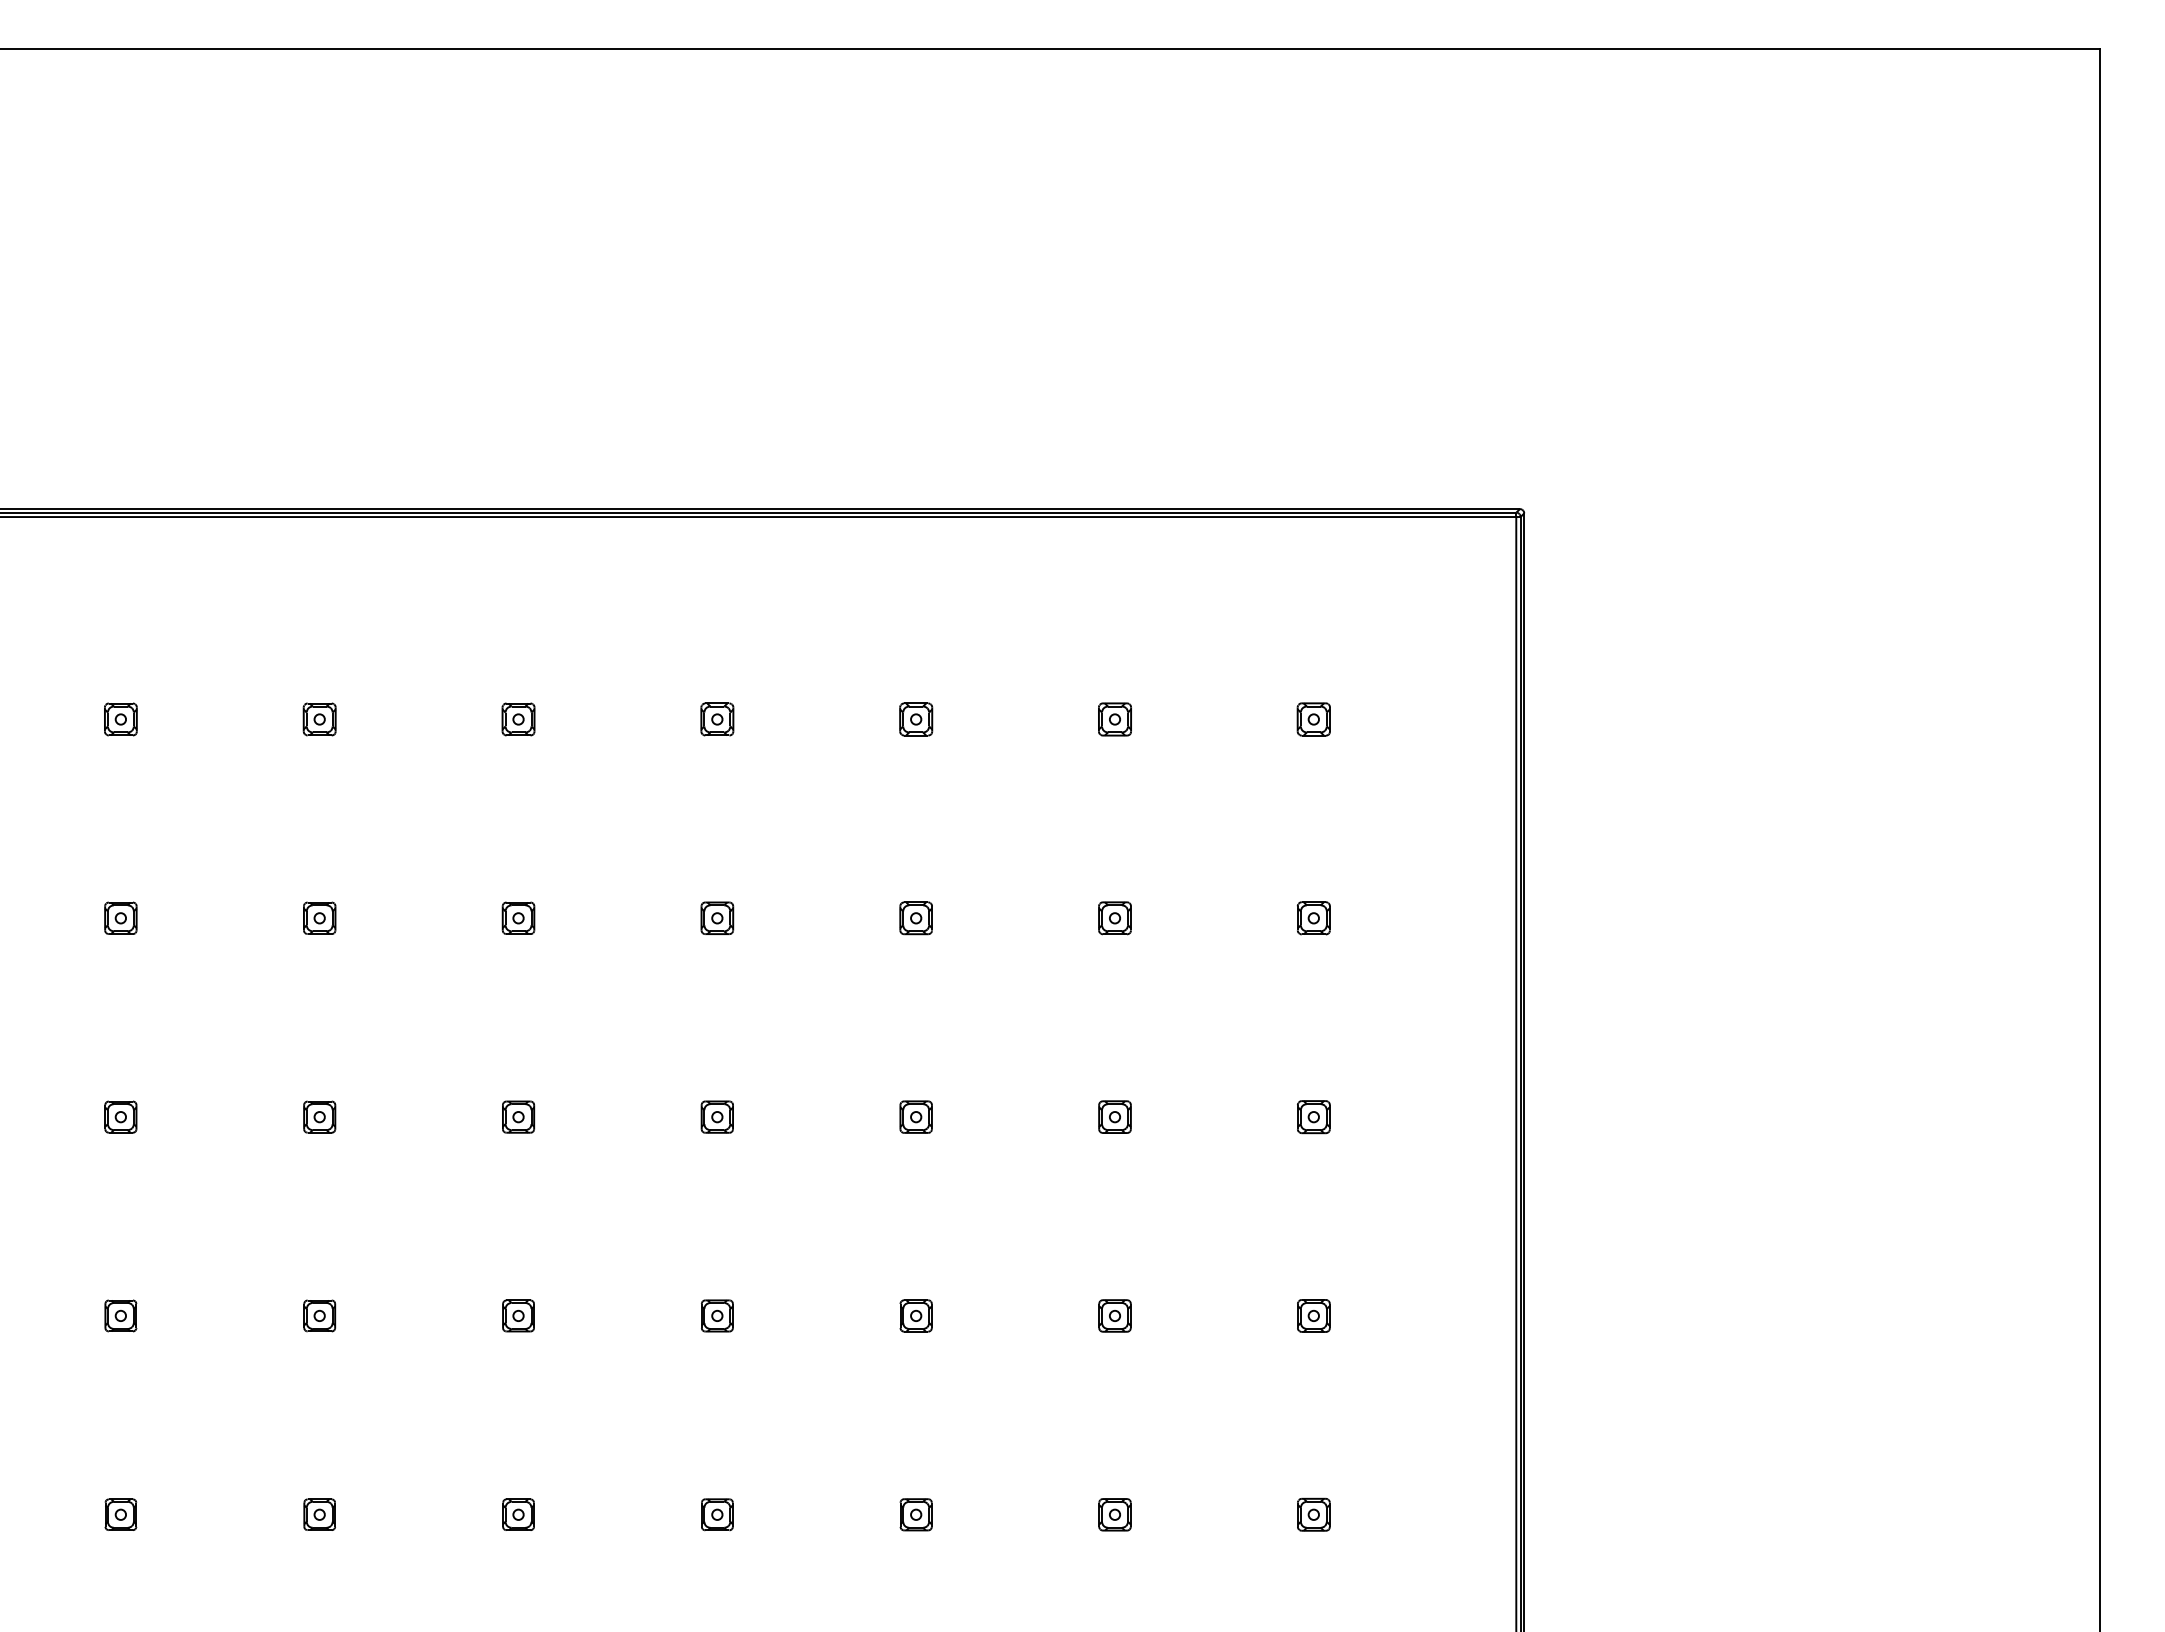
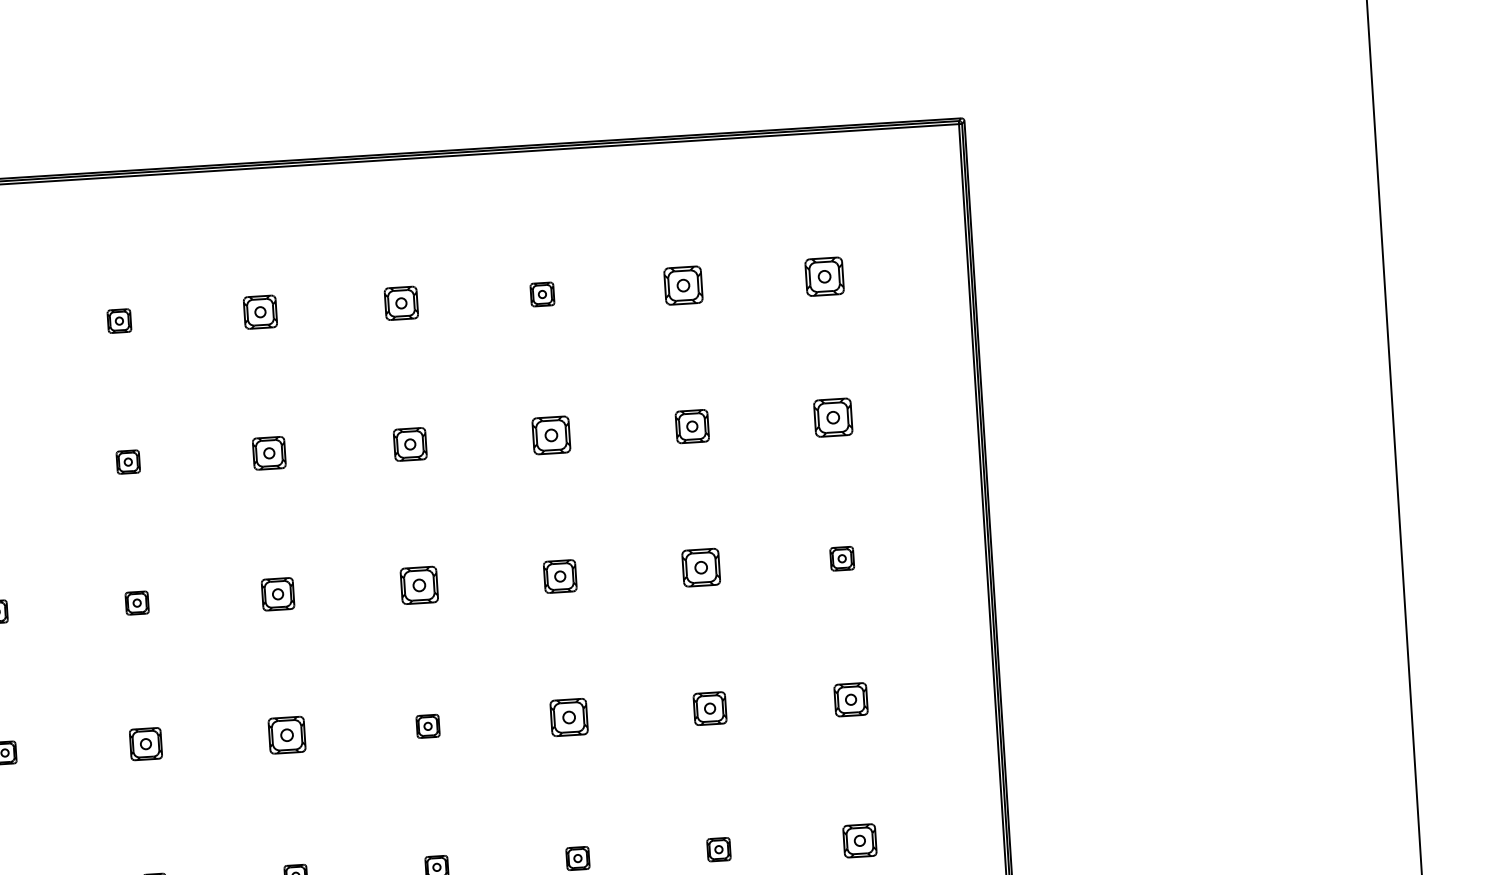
part: (518, 719) -> (260, 312), size x1.4
part: (717, 719) -> (401, 303), size x1.4
part: (1114, 719) -> (683, 285), size x1.6
part: (1313, 719) -> (824, 276), size x1.6
part: (518, 917) -> (269, 452), size x1.4
part: (717, 917) -> (410, 443), size x1.4
part: (915, 918) -> (550, 435), size x1.6
part: (1114, 918) -> (691, 426), size x1.4
part: (1313, 918) -> (833, 417), size x1.6
part: (518, 1116) -> (278, 593), size x1.4
part: (716, 1116) -> (418, 584), size x1.6
part: (915, 1116) -> (559, 576), size x1.4
part: (1114, 1116) -> (700, 567), size x1.6
part: (319, 1315) -> (145, 743), size x1.4
part: (518, 1315) -> (287, 734), size x1.6
part: (915, 1315) -> (568, 717), size x1.6
part: (1114, 1315) -> (709, 708), size x1.4
part: (1313, 1315) -> (850, 699), size x1.4
part: (1313, 1514) -> (859, 840), size x1.4

